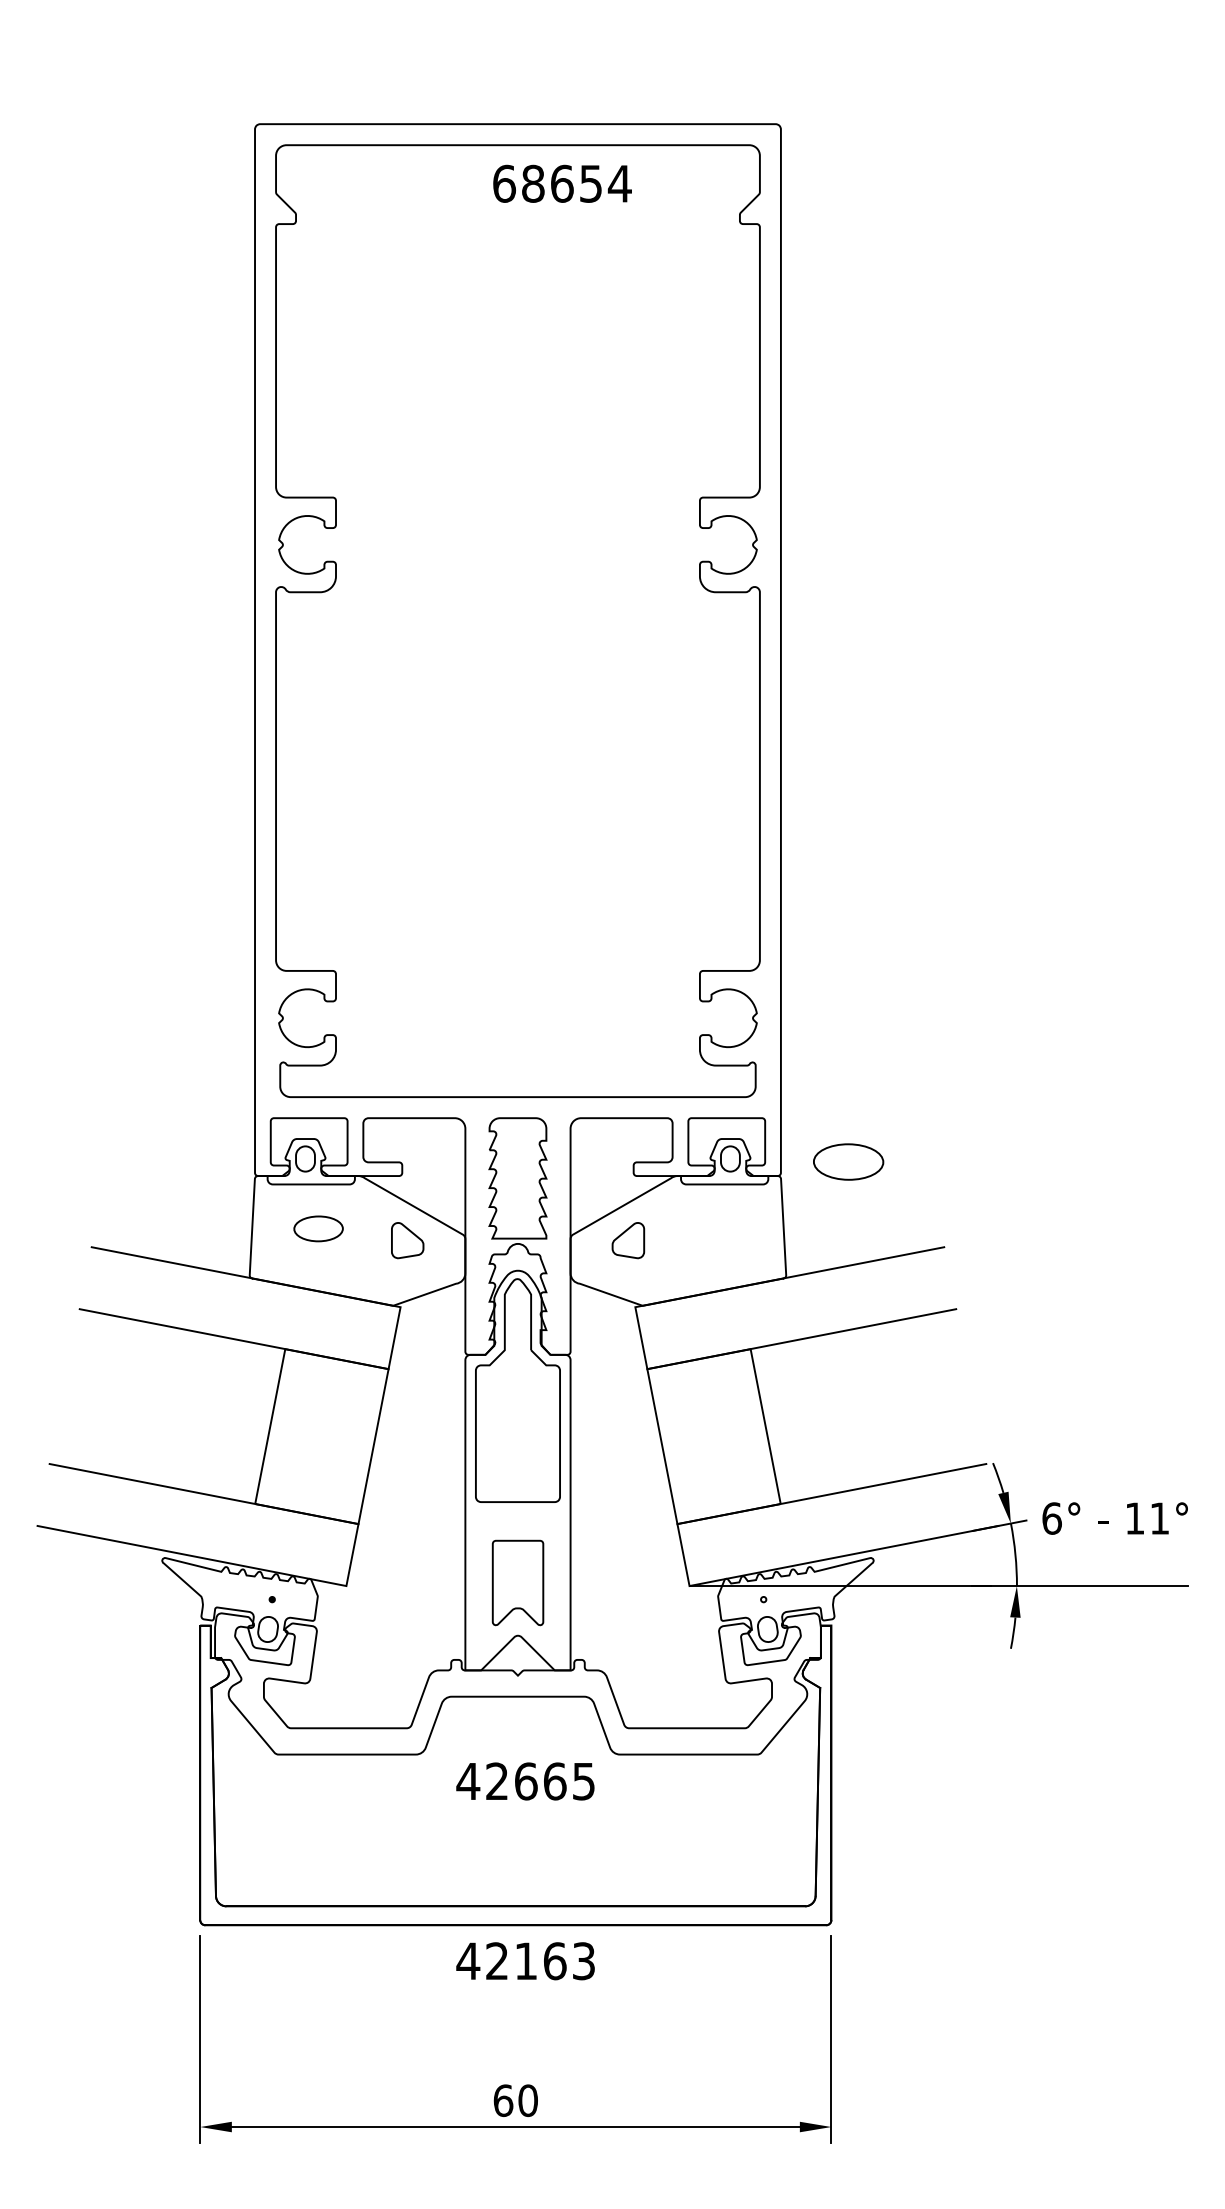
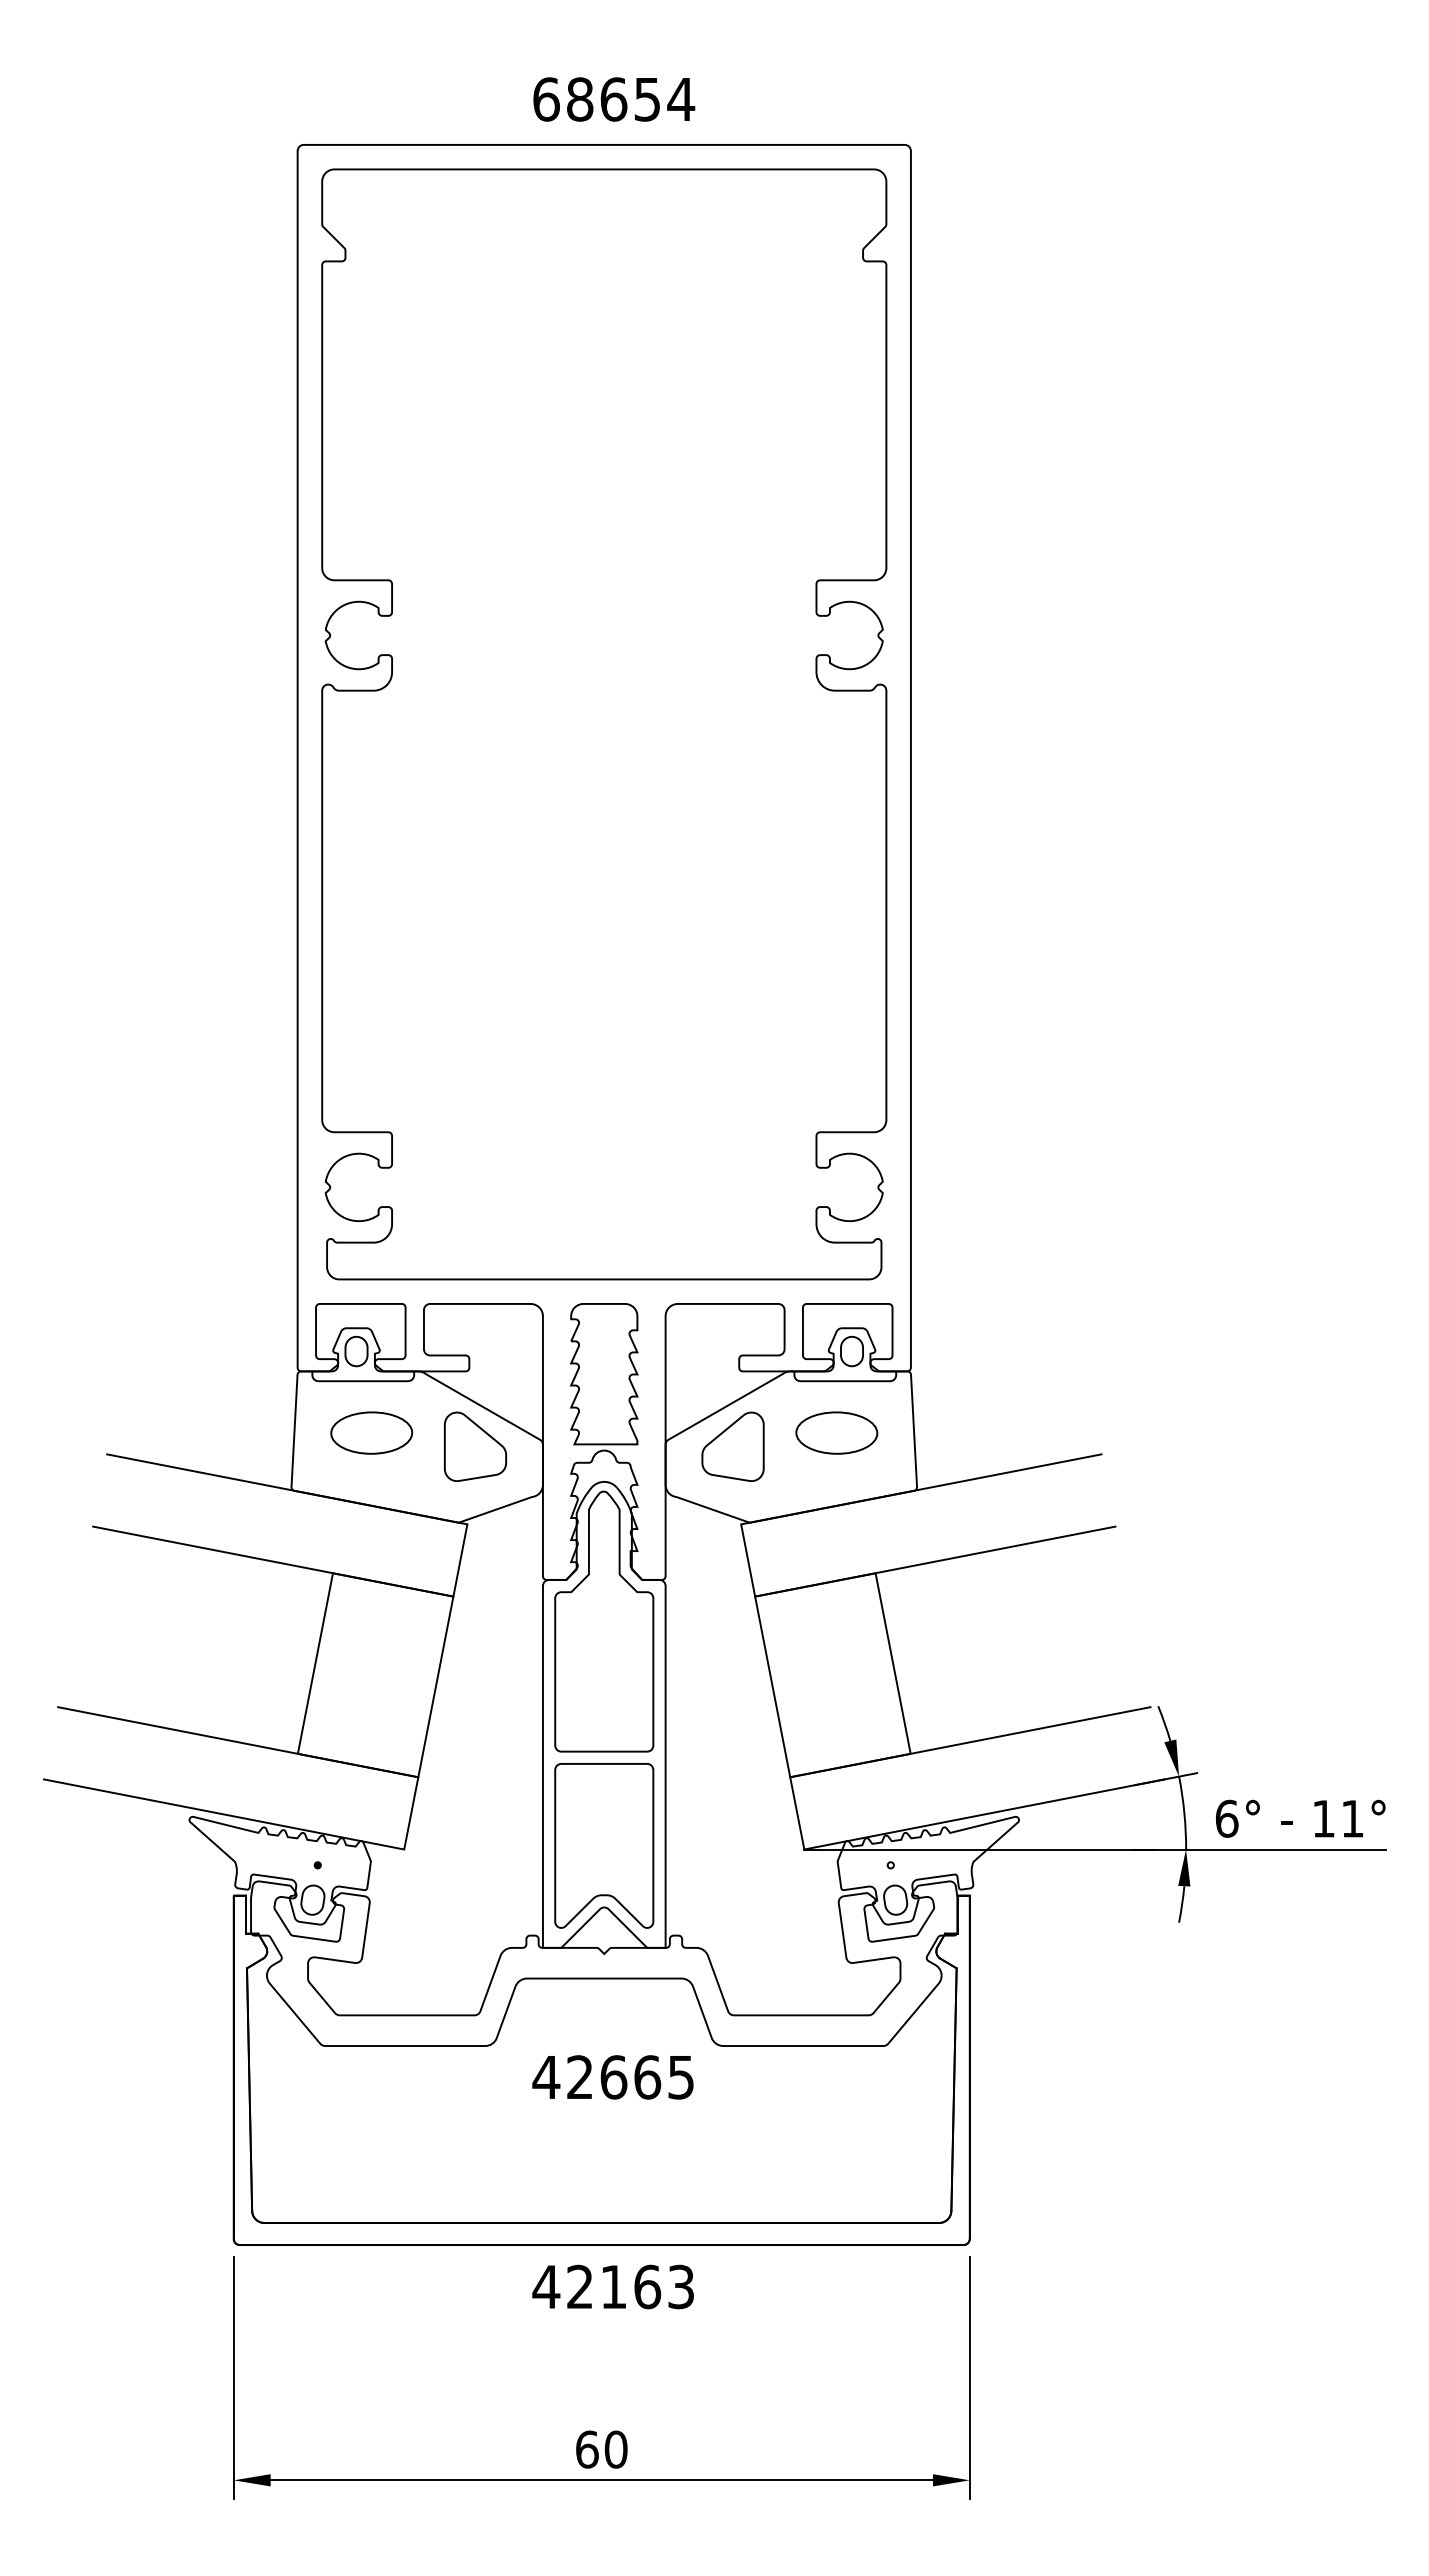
text: (562, 183) -> (614, 99), moved
part: (848, 1161) -> (836, 1432), moved
part: (318, 1228) -> (371, 1432), size x1.43
part: (407, 1240) -> (475, 1446), size x1.67
part: (627, 1240) -> (732, 1446), size x1.67
text: (1115, 1518) -> (1300, 1818), moved
part: (518, 1582) -> (604, 1845), size x1.67

